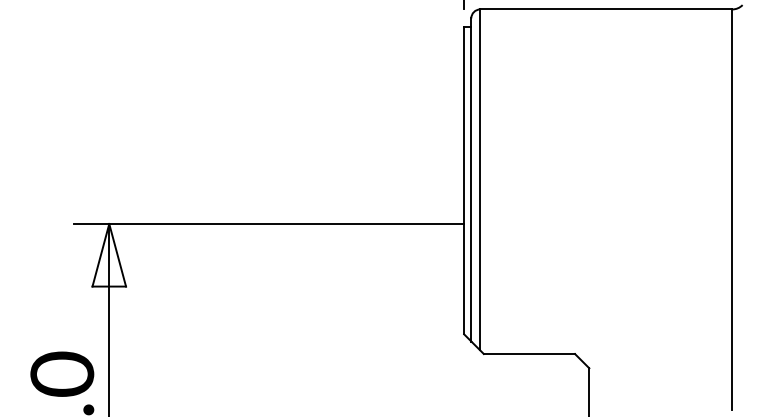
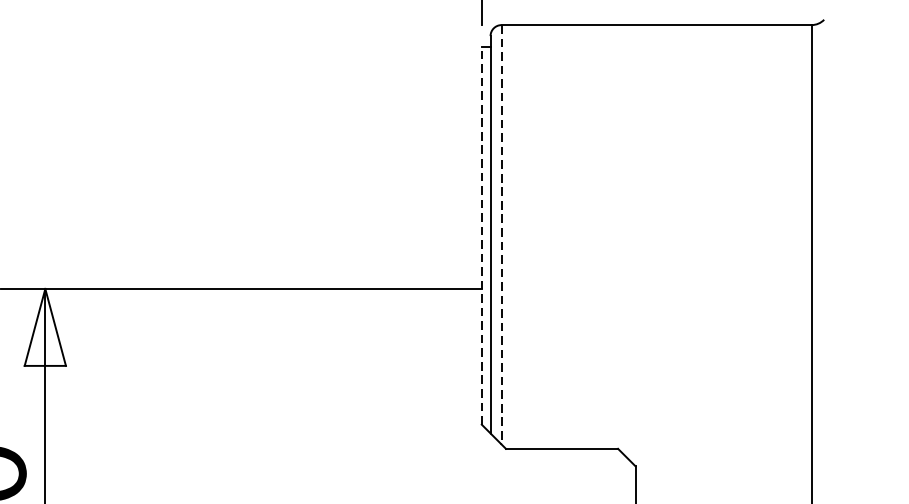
line: (464, 180) -> (482, 235), solid -> dashed
line: (480, 180) -> (501, 235), solid -> dashed

